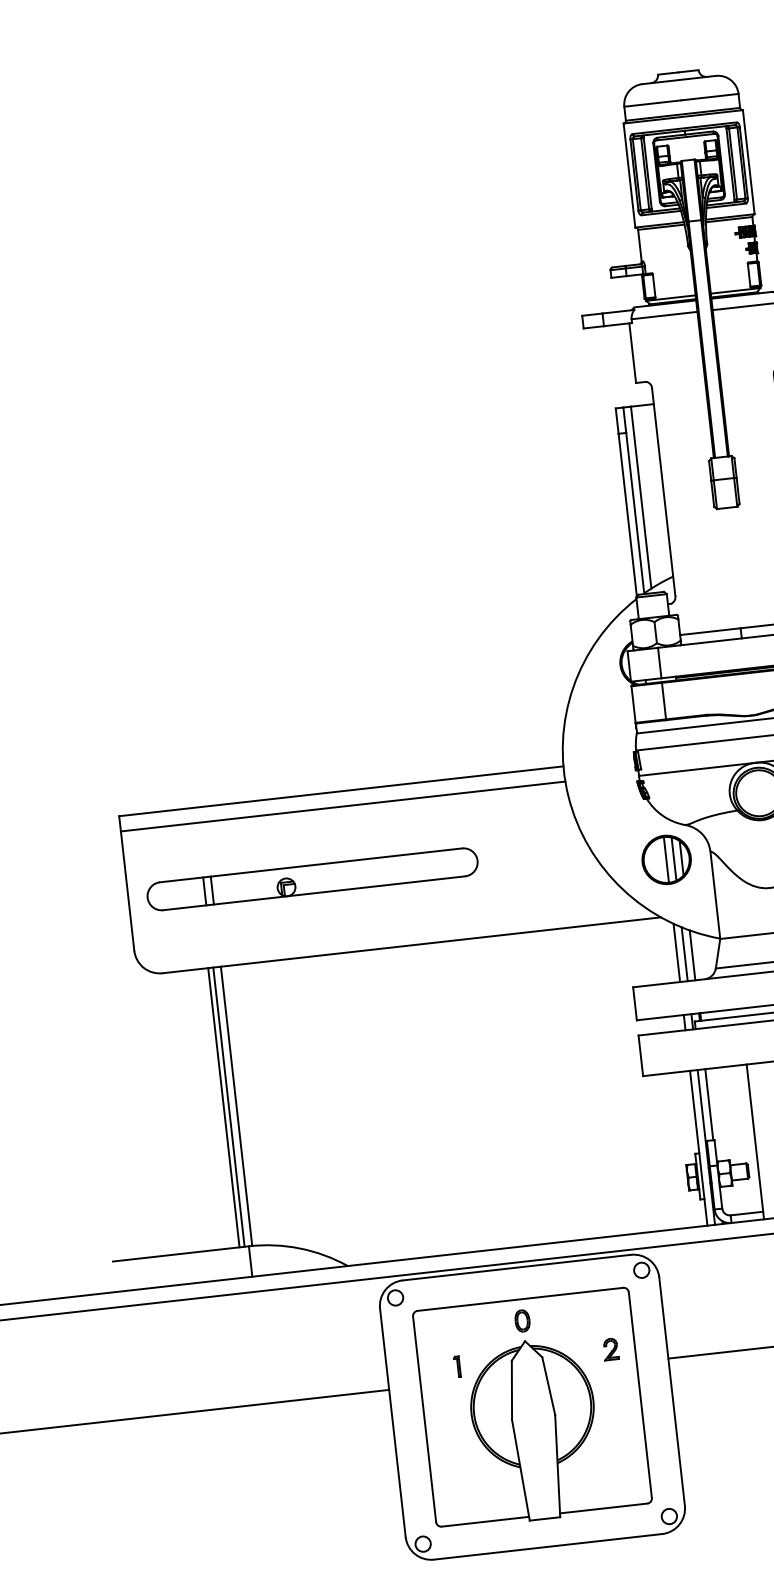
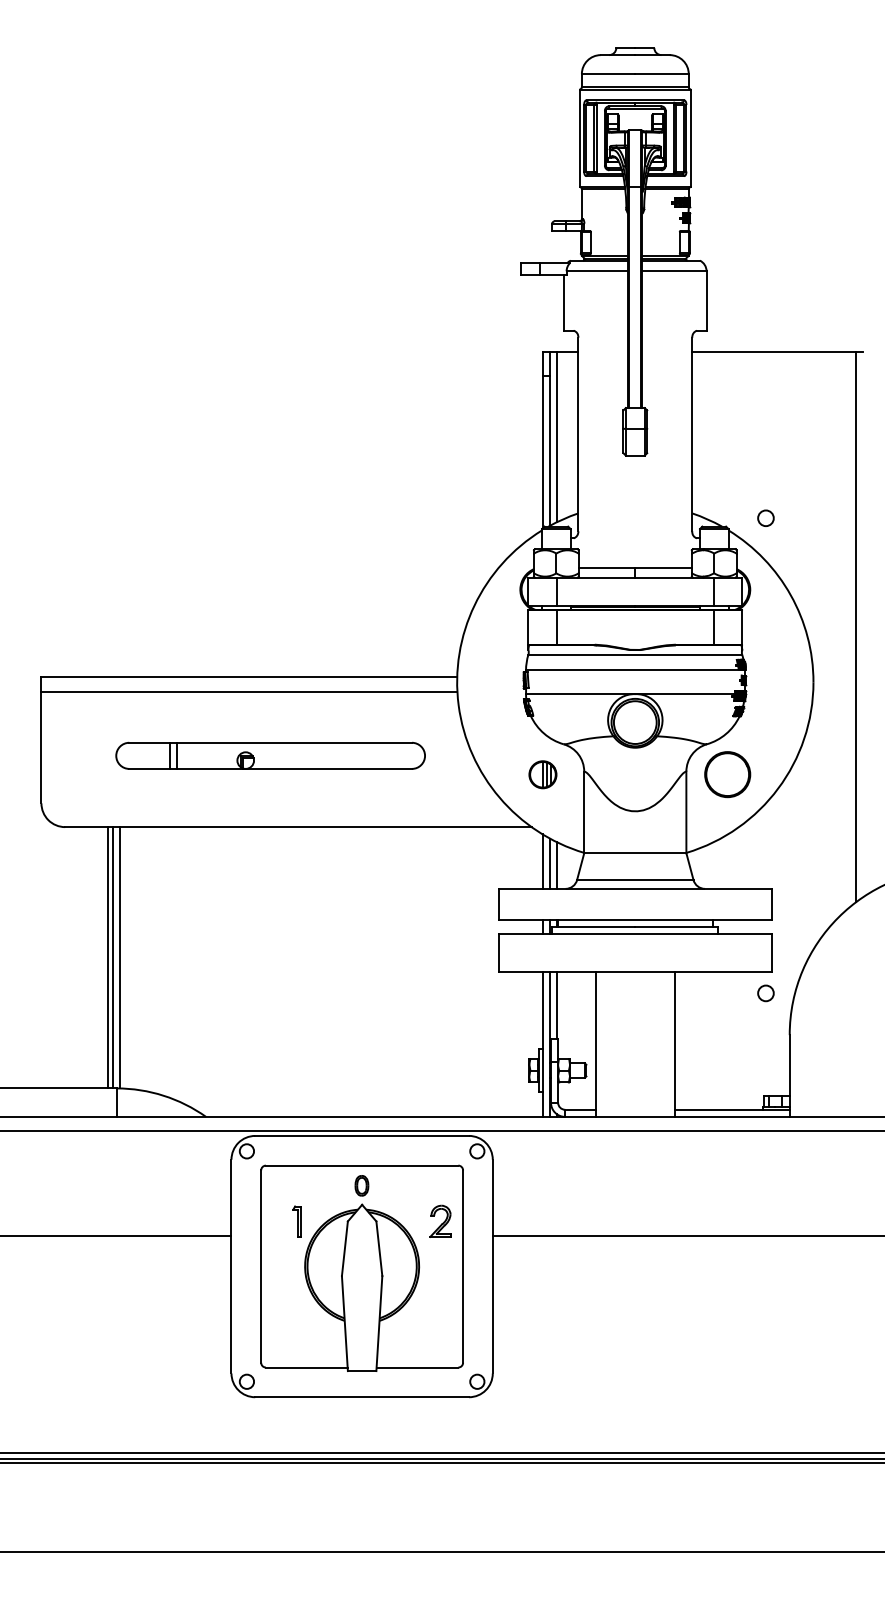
part: (666, 859) -> (542, 774), size x0.6
part: (312, 878) -> (270, 755), moved
part: (610, 1348) -> (440, 1220), size x1.6
part: (456, 1365) -> (296, 1220), size x1.6

